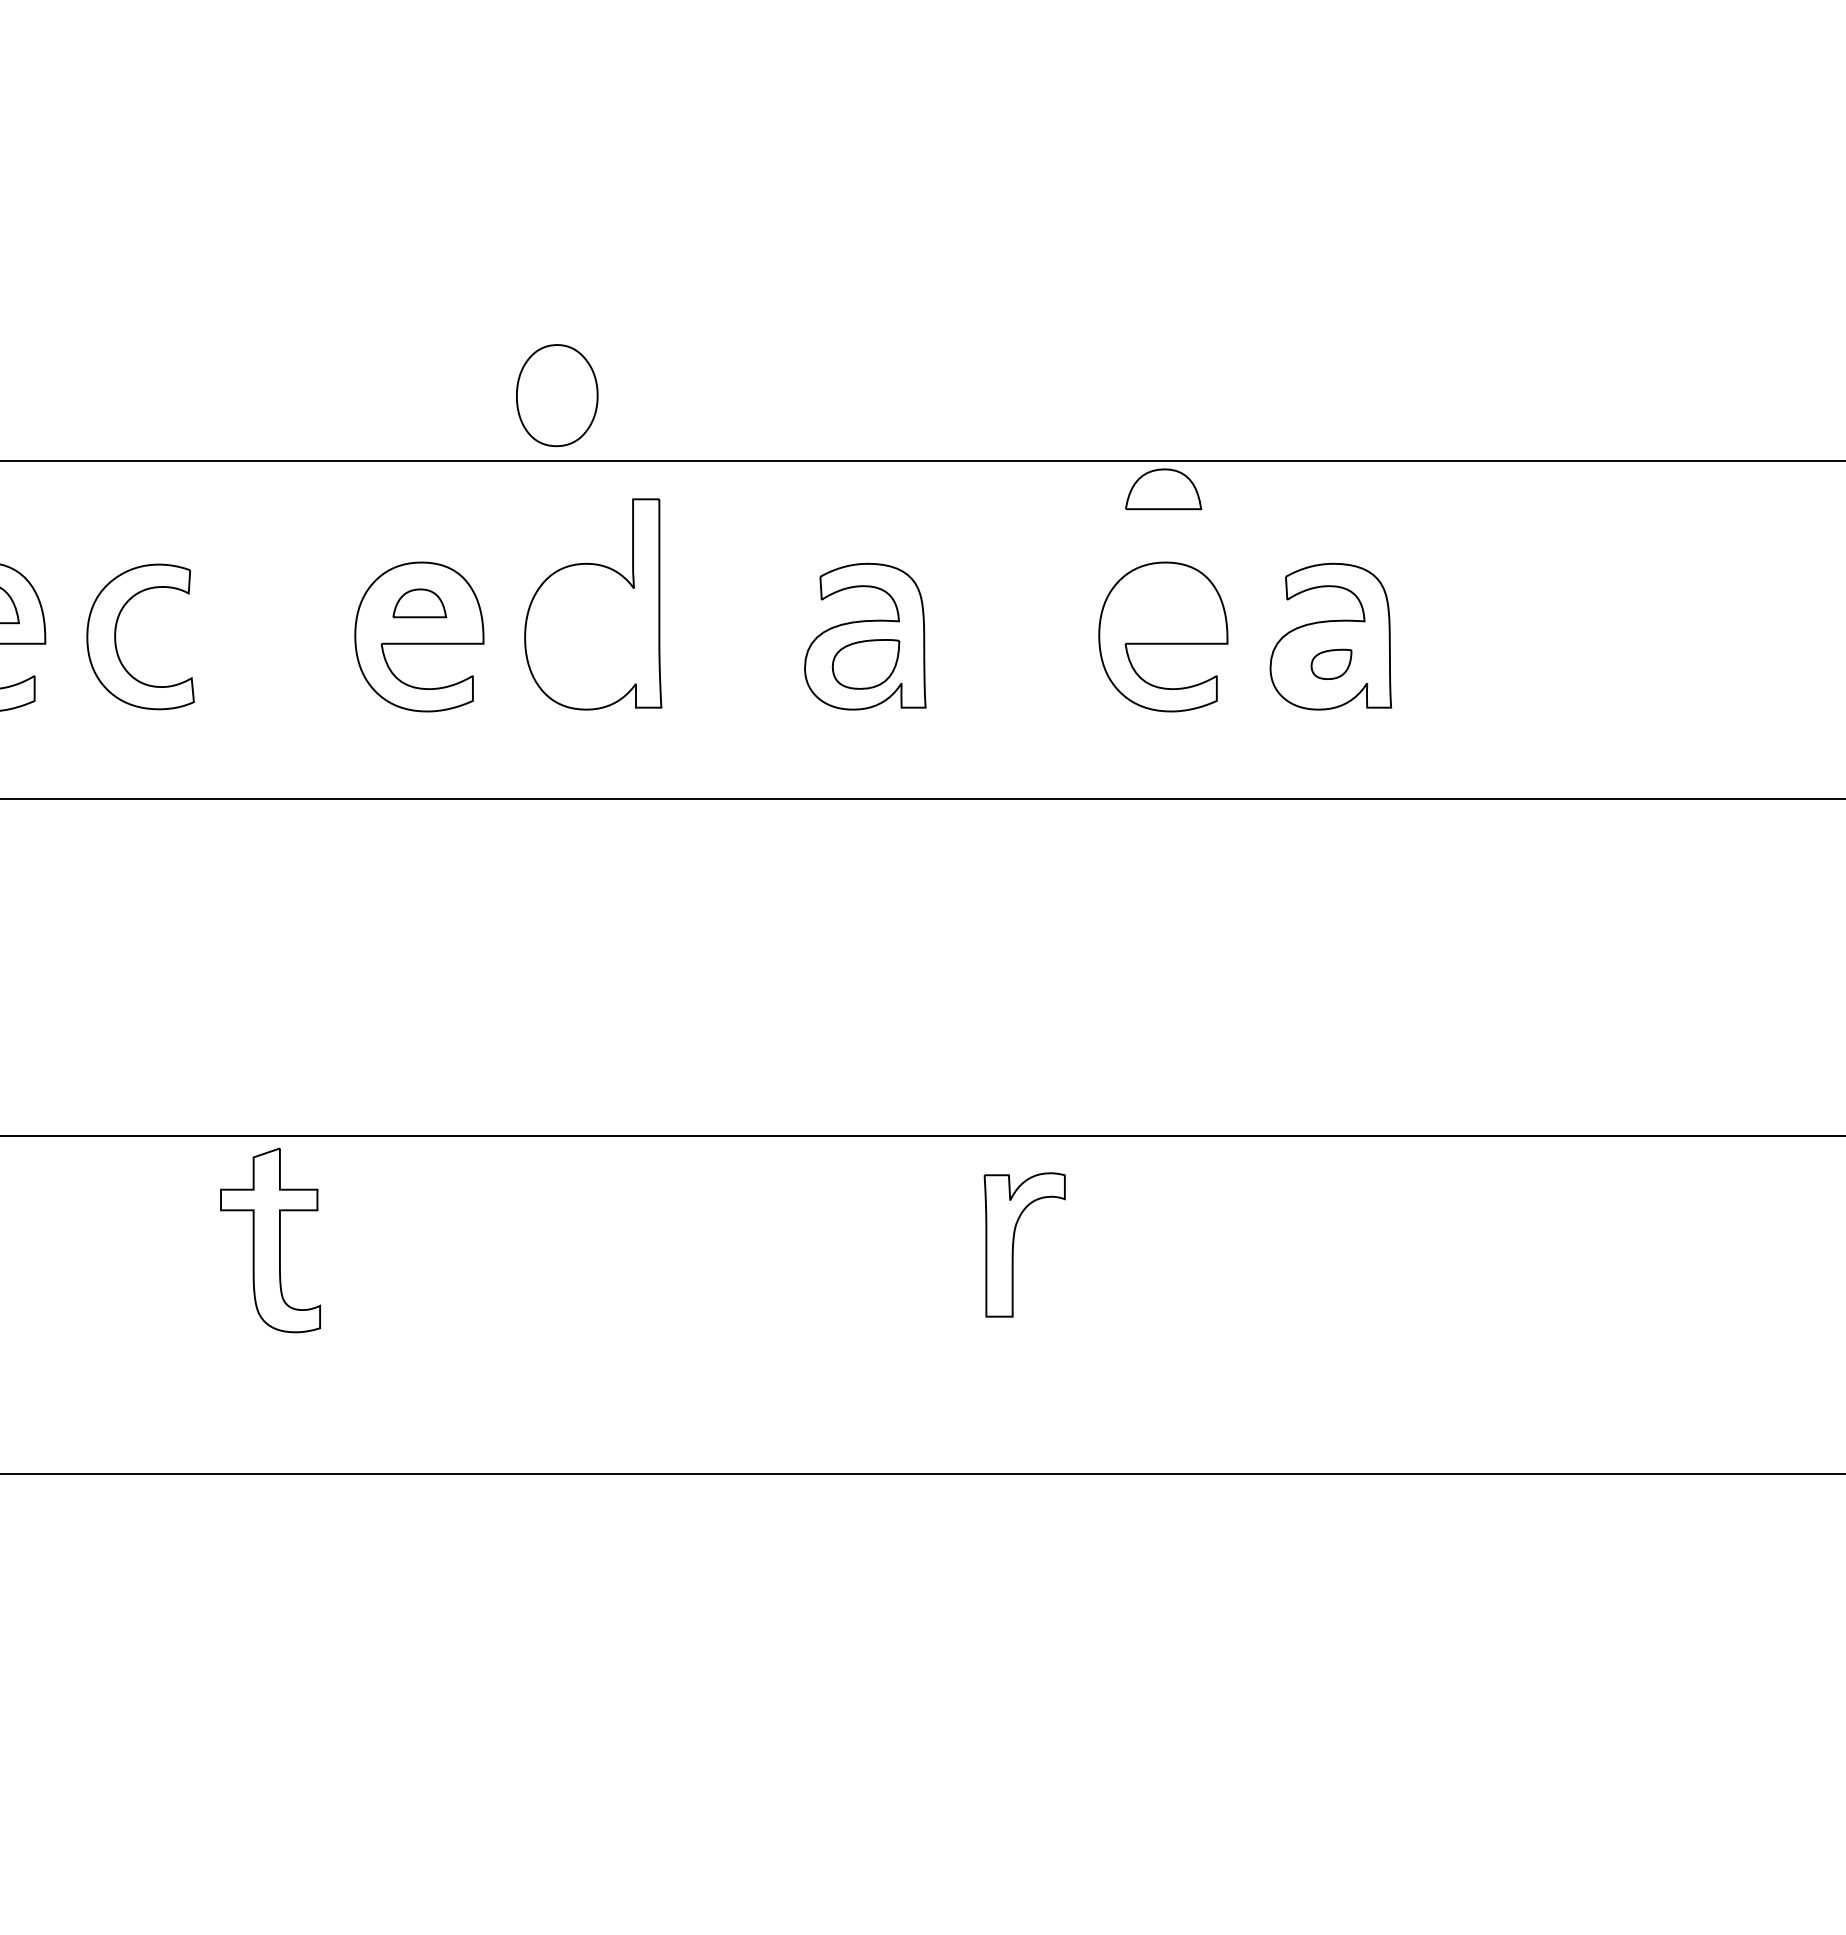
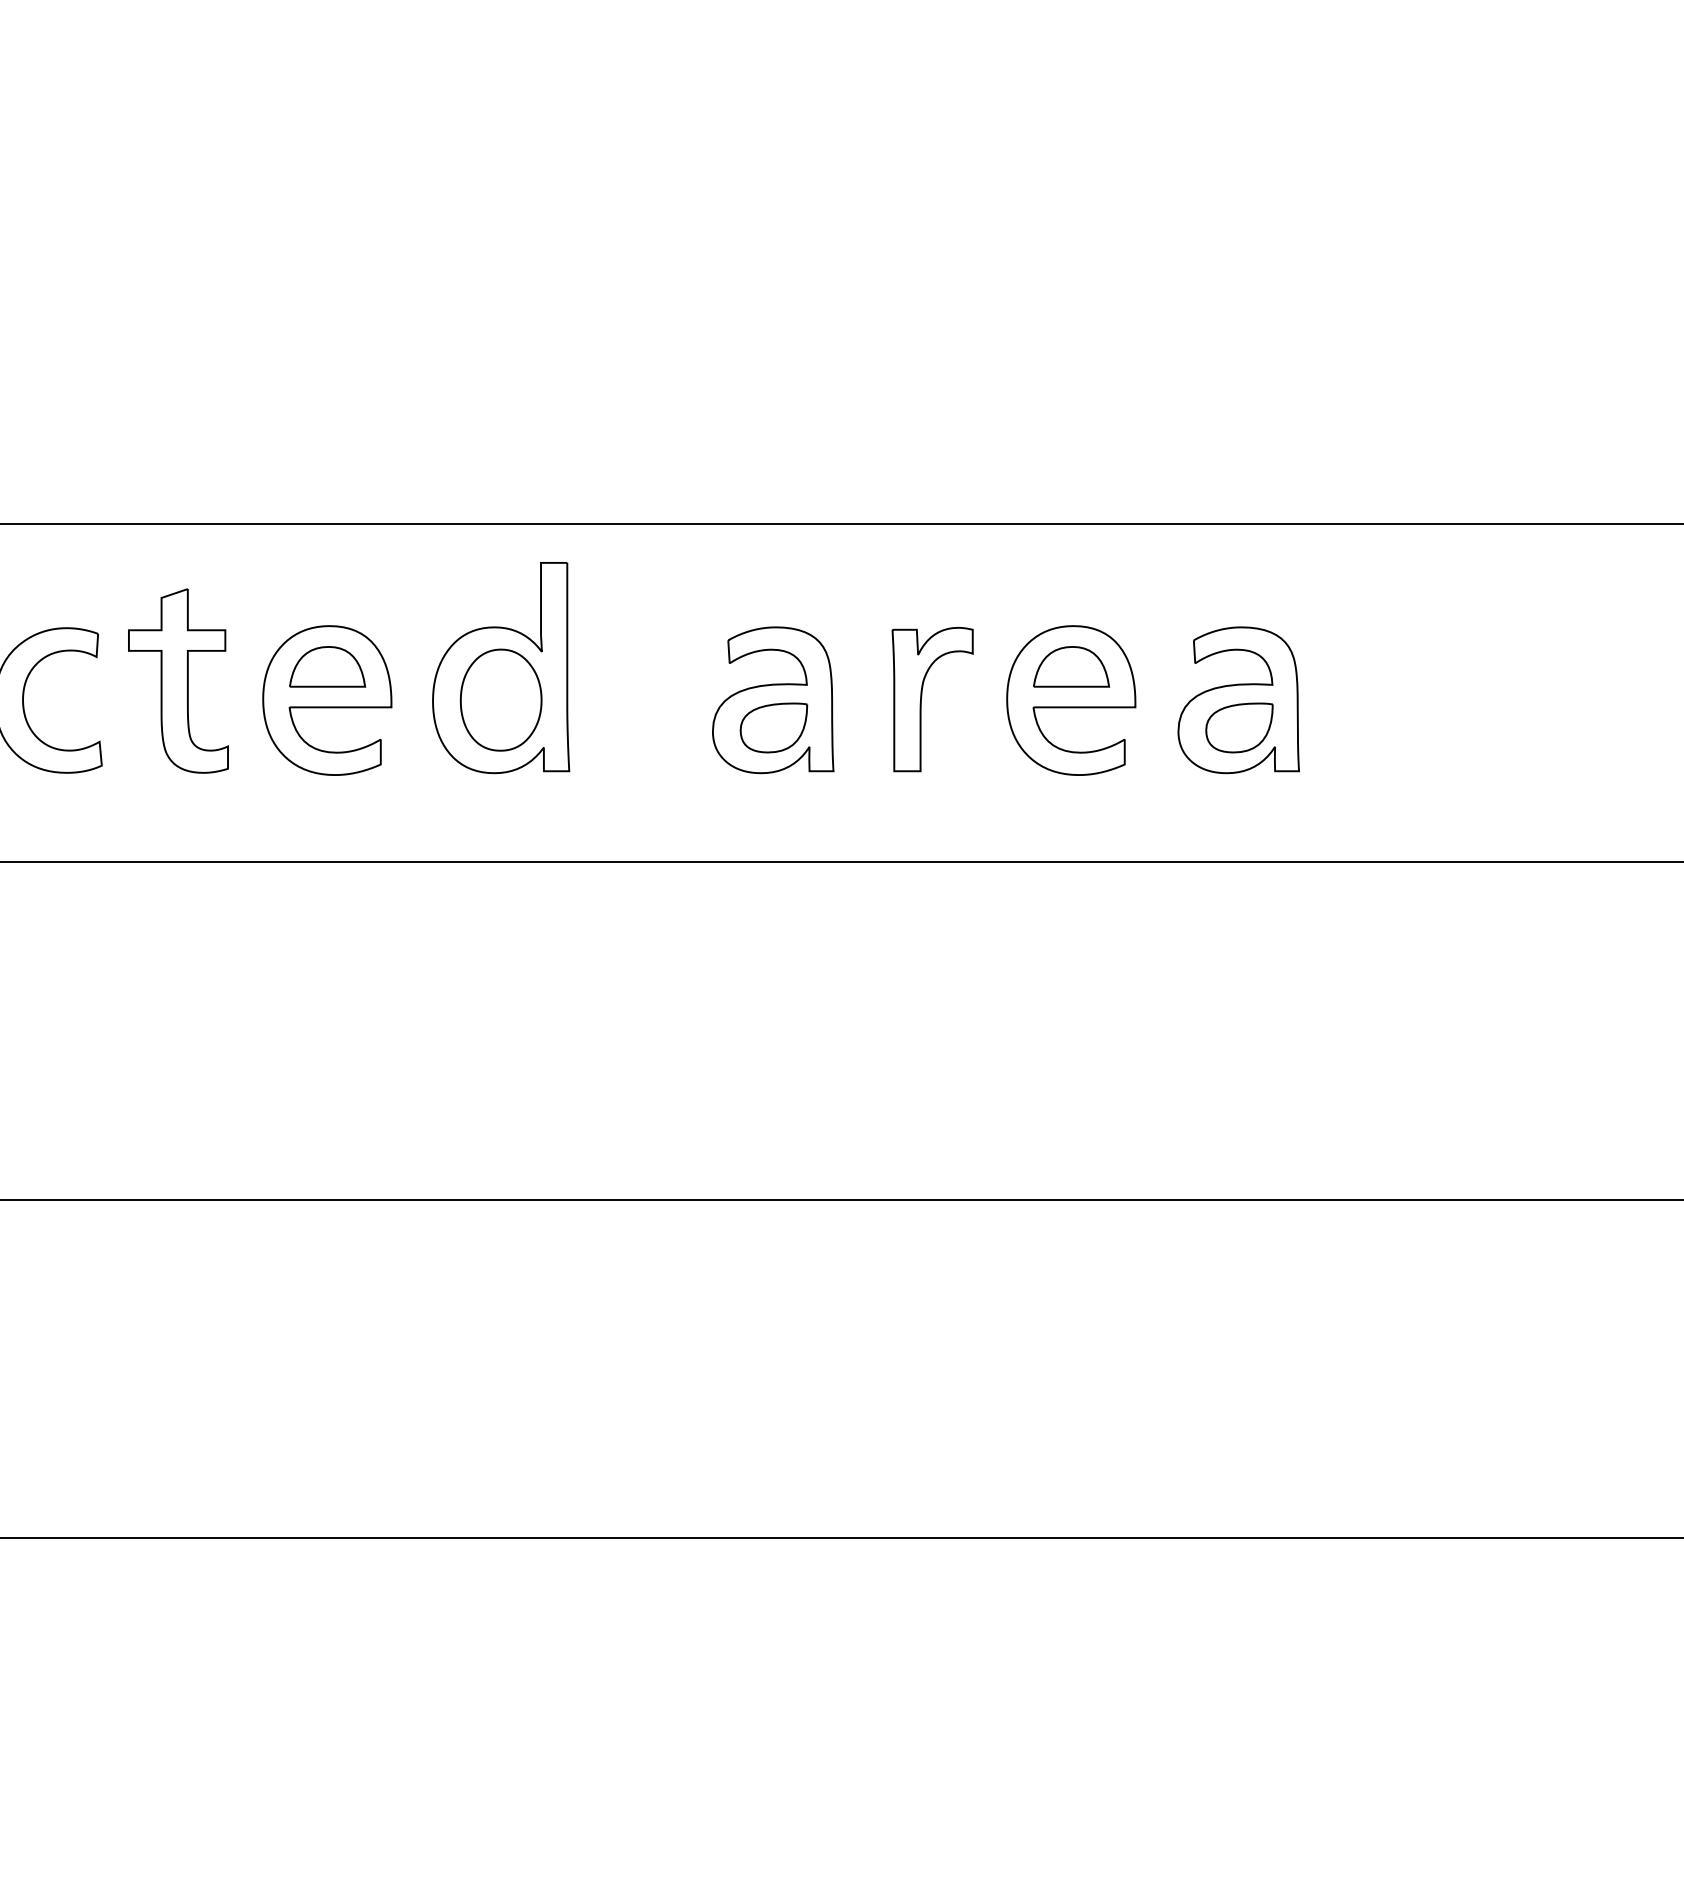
part: (557, 395) -> (501, 700), moved
part: (1163, 489) -> (1071, 667), moved
part: (419, 603) -> (327, 667), size x1.43
part: (1331, 664) -> (1239, 728), size x1.67
part: (270, 1240) -> (178, 681), moved
part: (1014, 1243) -> (922, 698), moved

